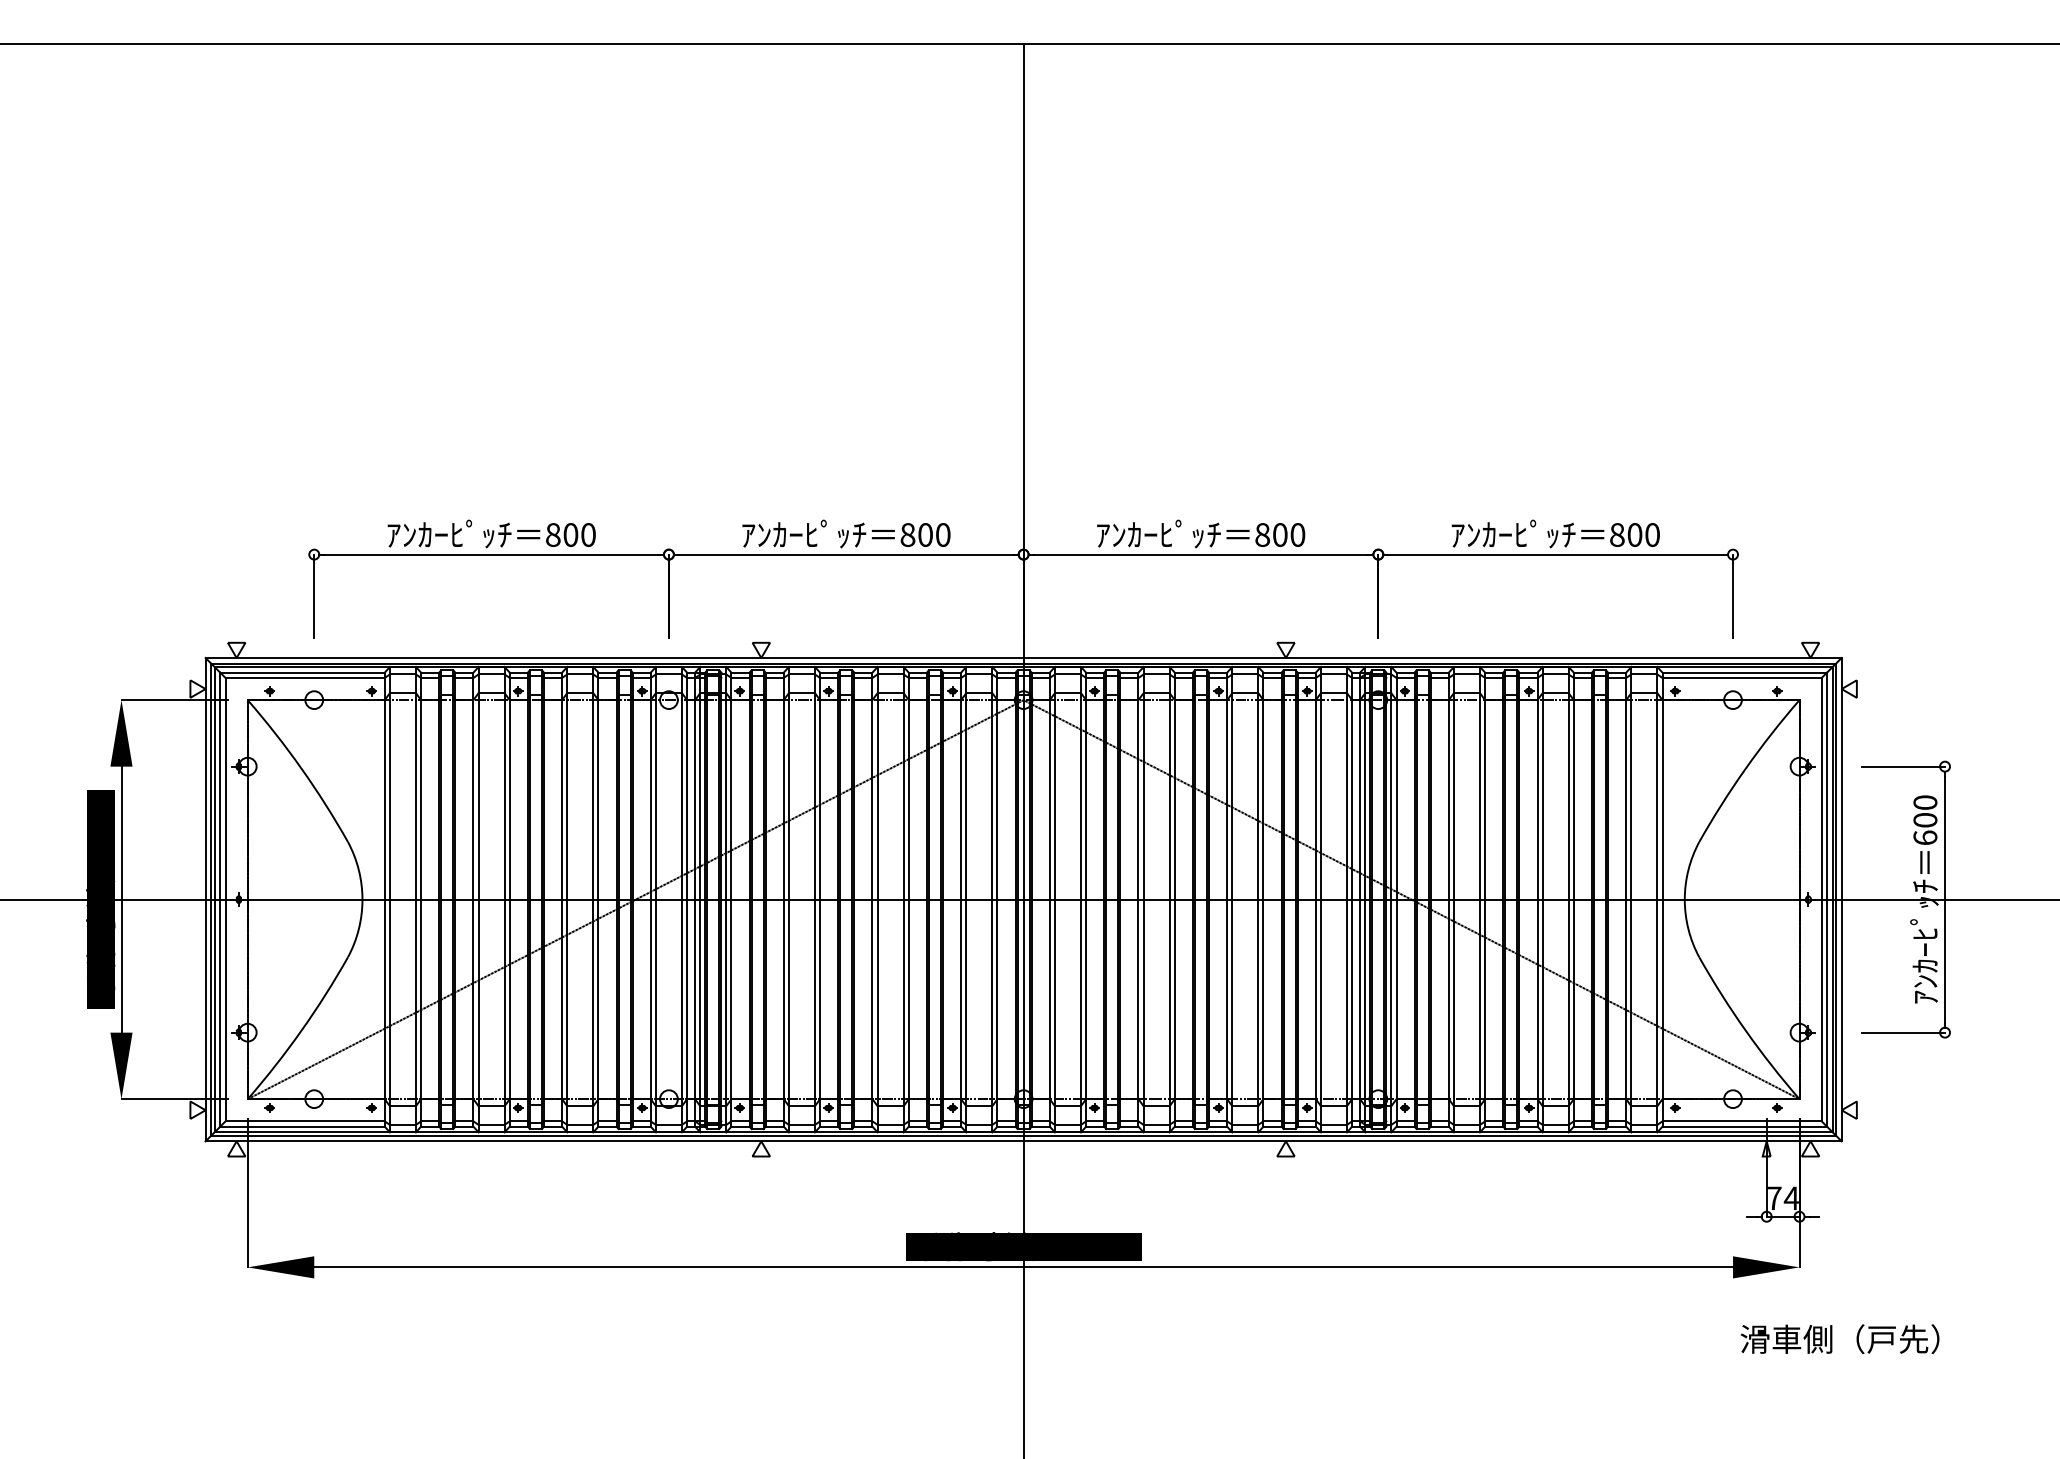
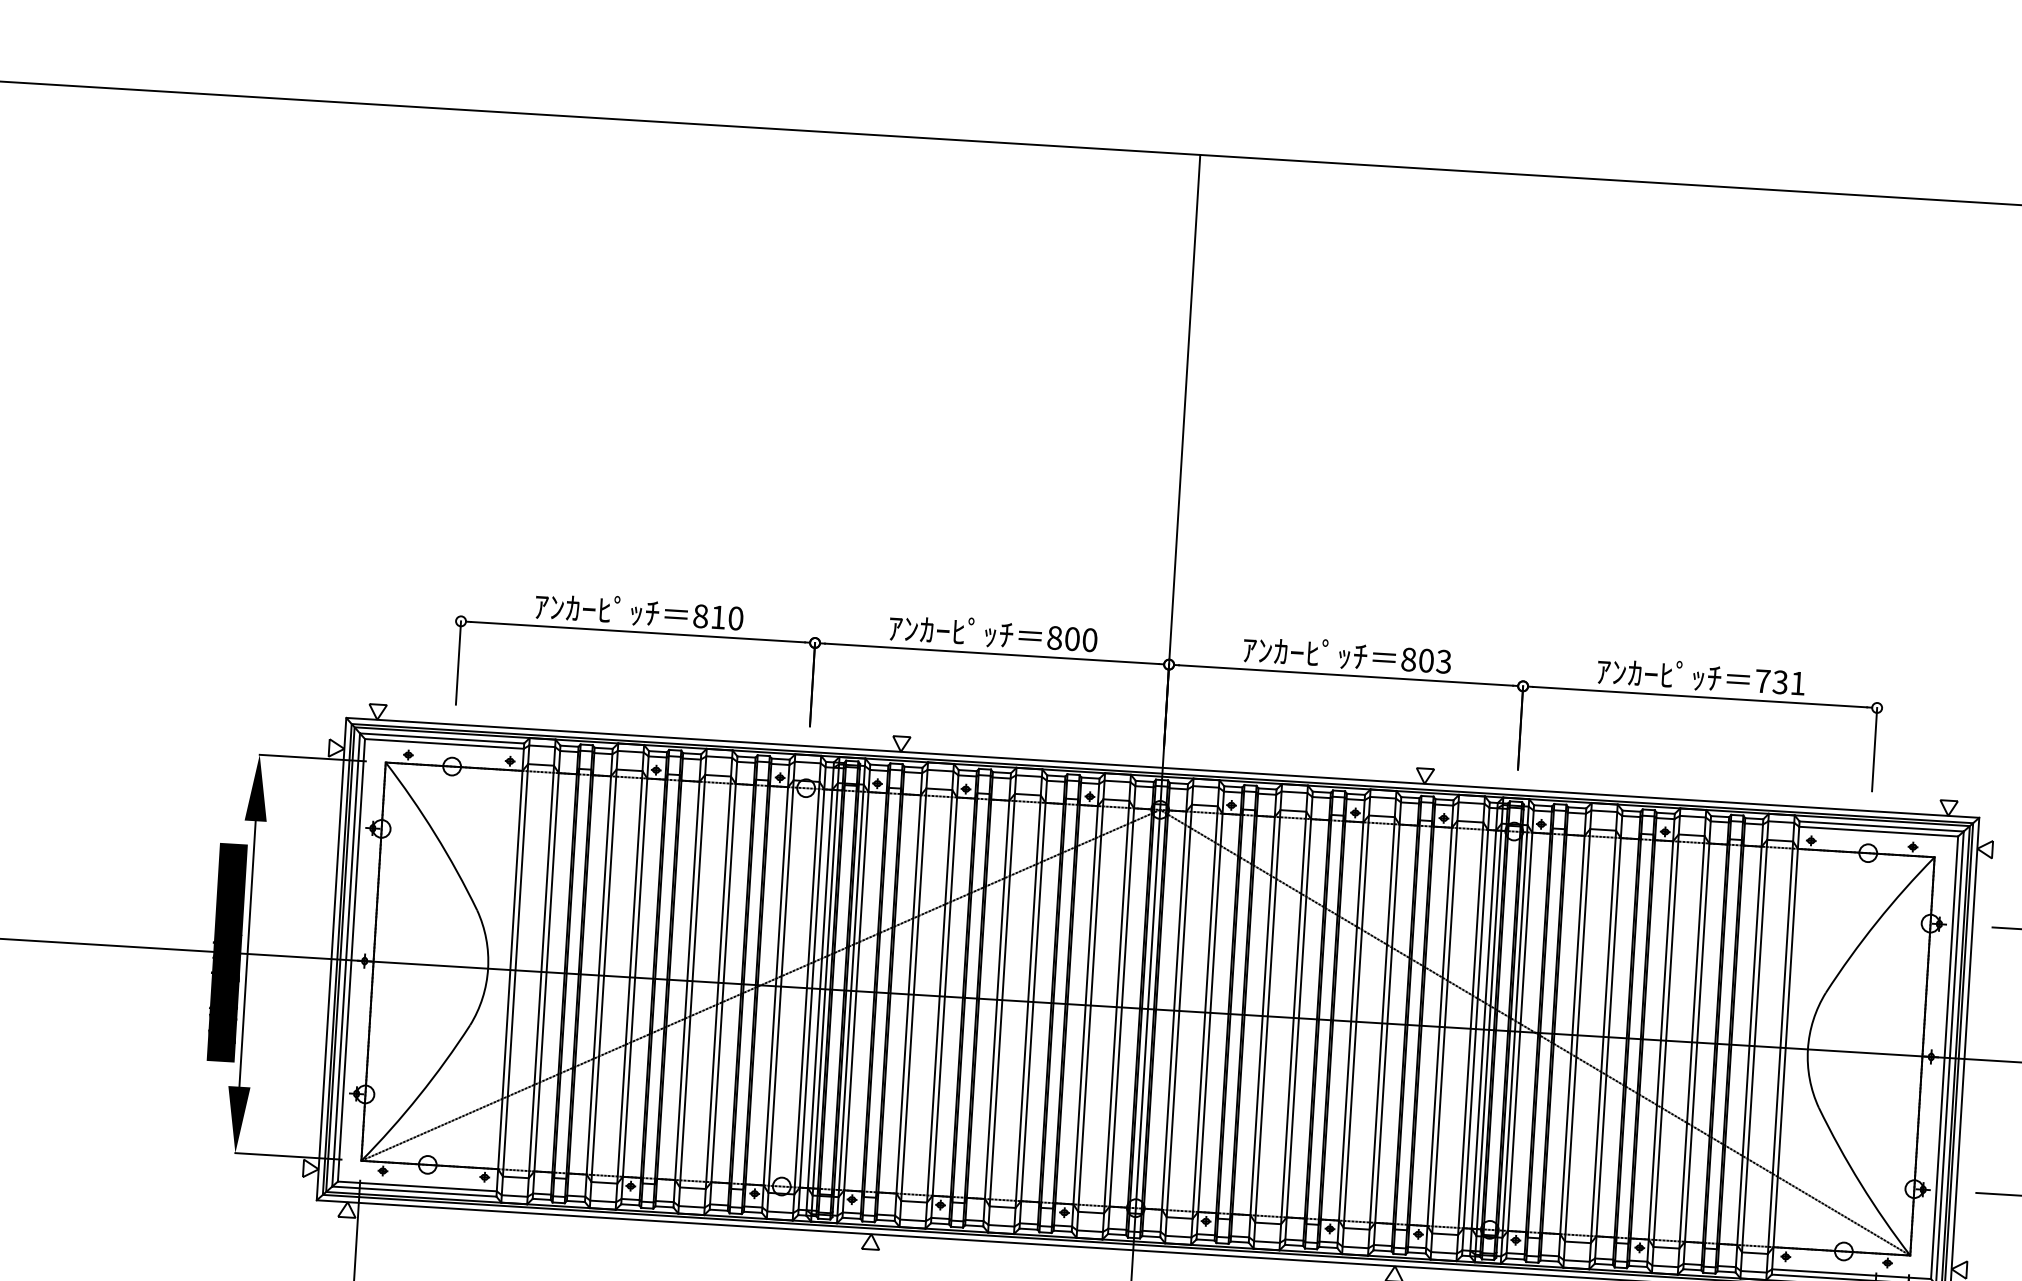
text: (570, 534) -> (718, 616), 800 -> 810
text: (1297, 534) -> (1443, 661), 800 -> 803
text: (1634, 534) -> (1780, 681), 800 -> 731

